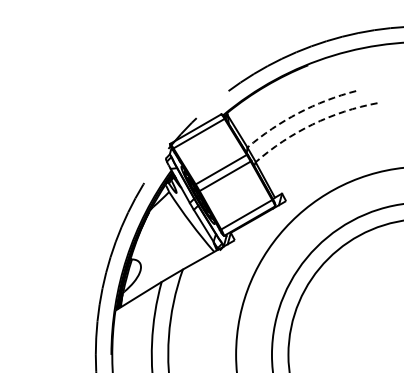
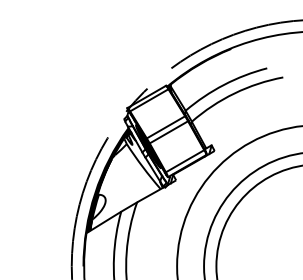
arc: (298, 113) -> (223, 85), dashed -> solid
arc: (312, 124) -> (234, 93), dashed -> solid

